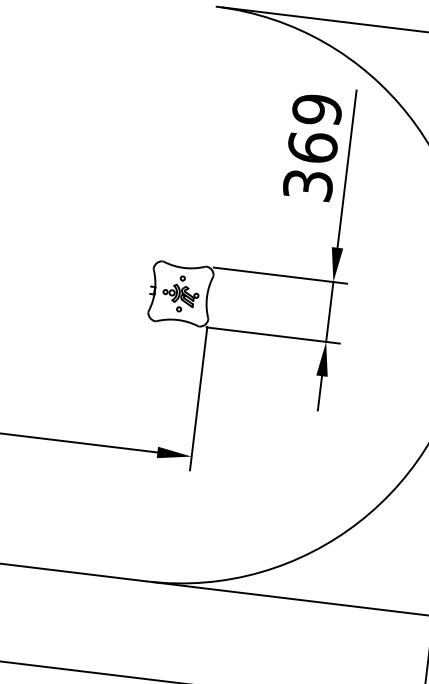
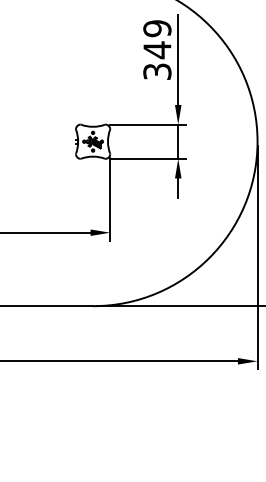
text: (312, 148) -> (157, 50), 369 -> 349

